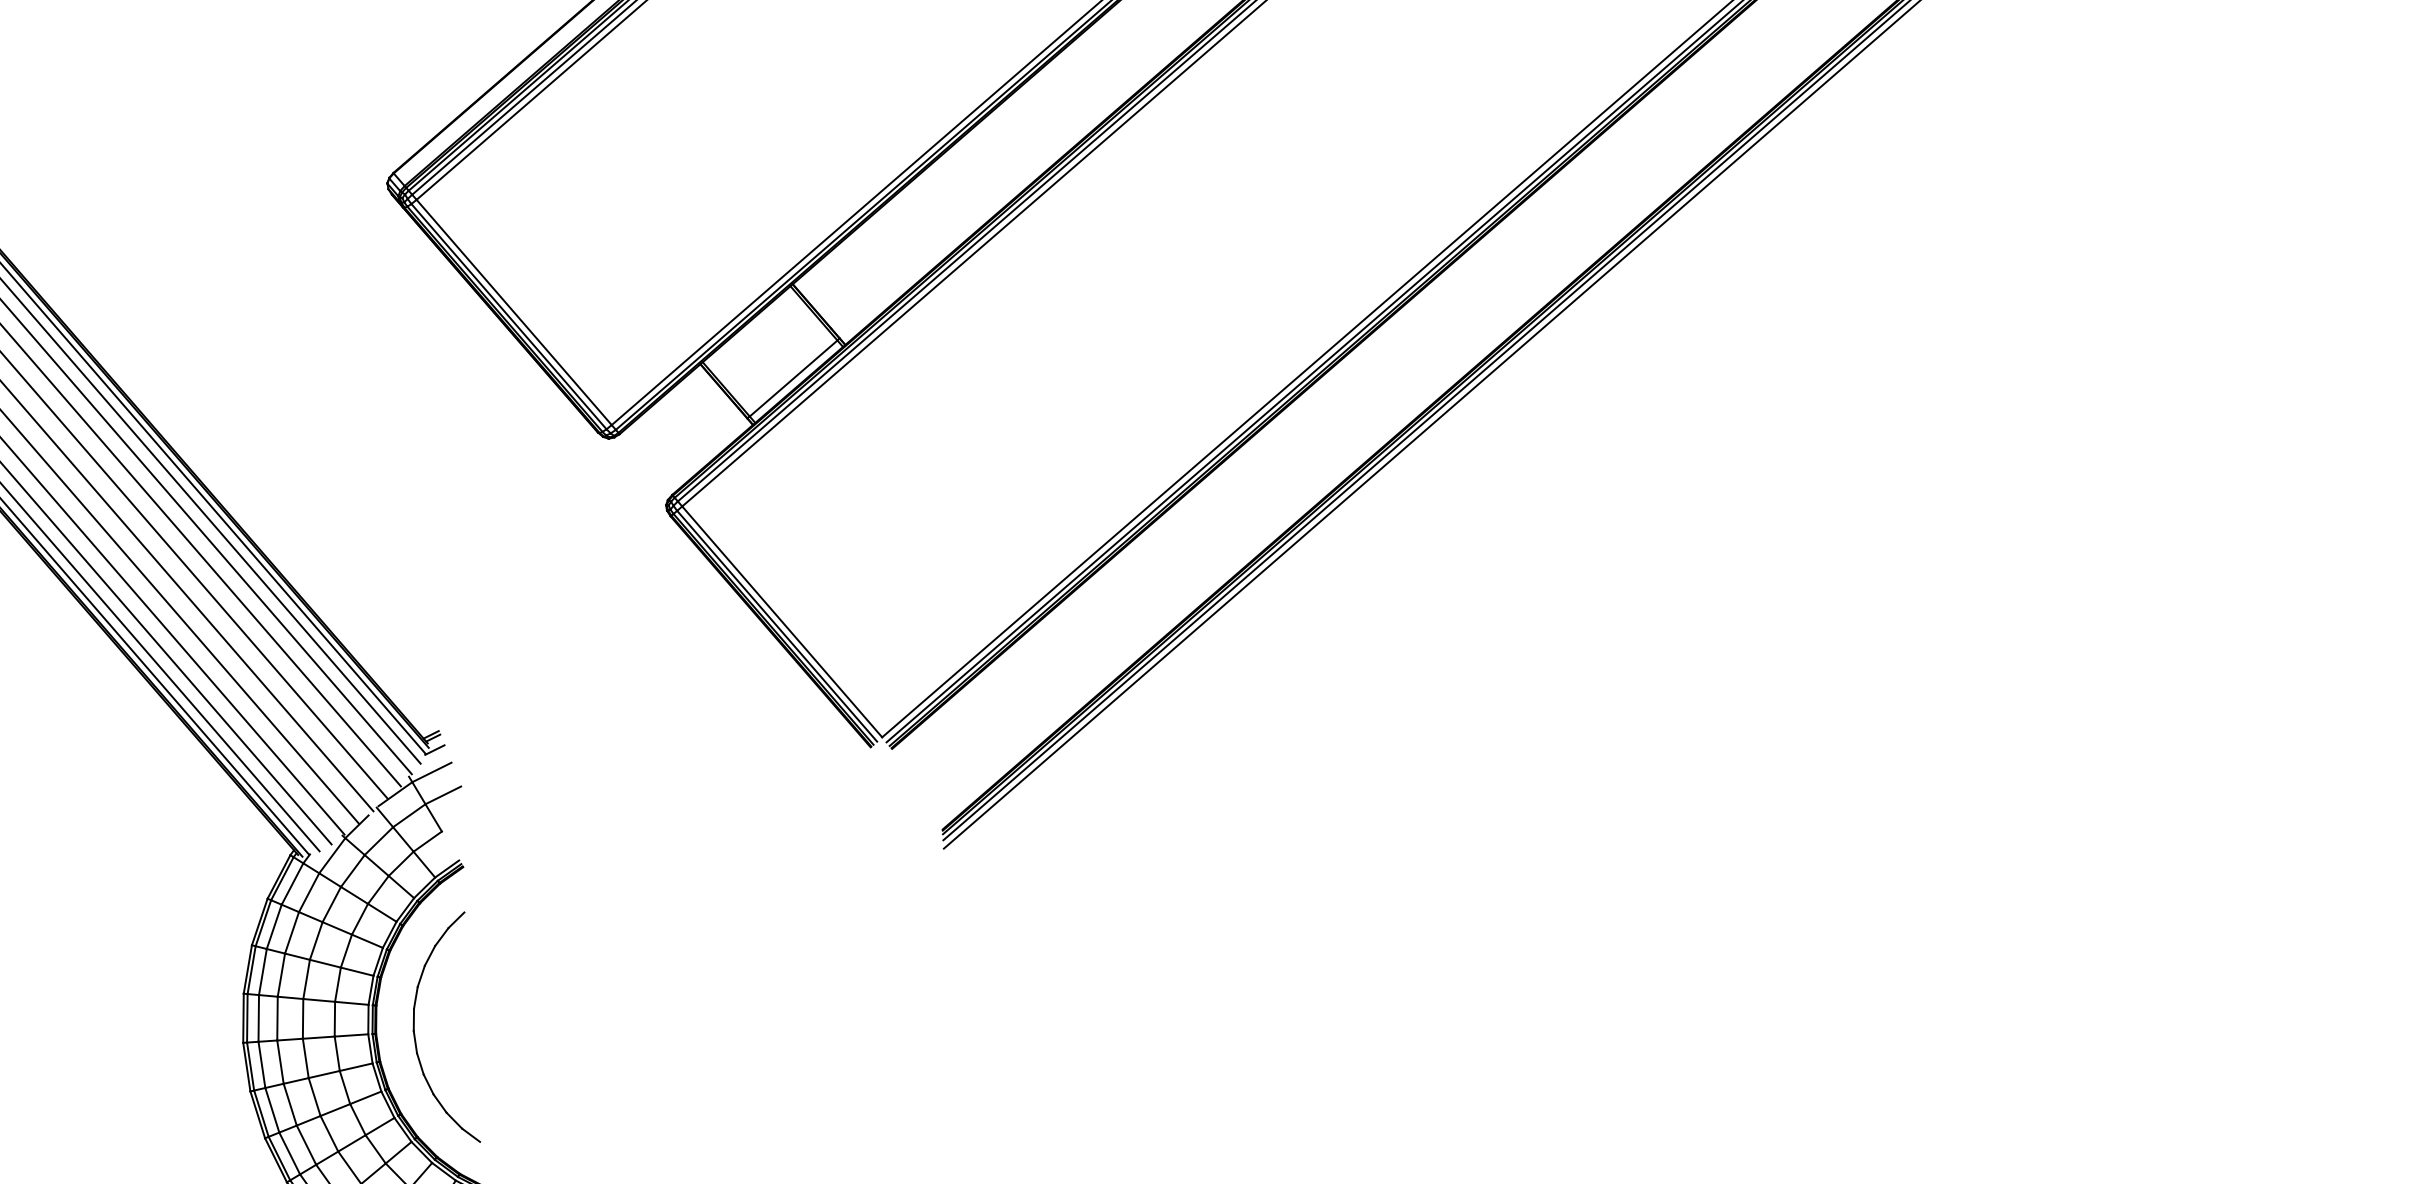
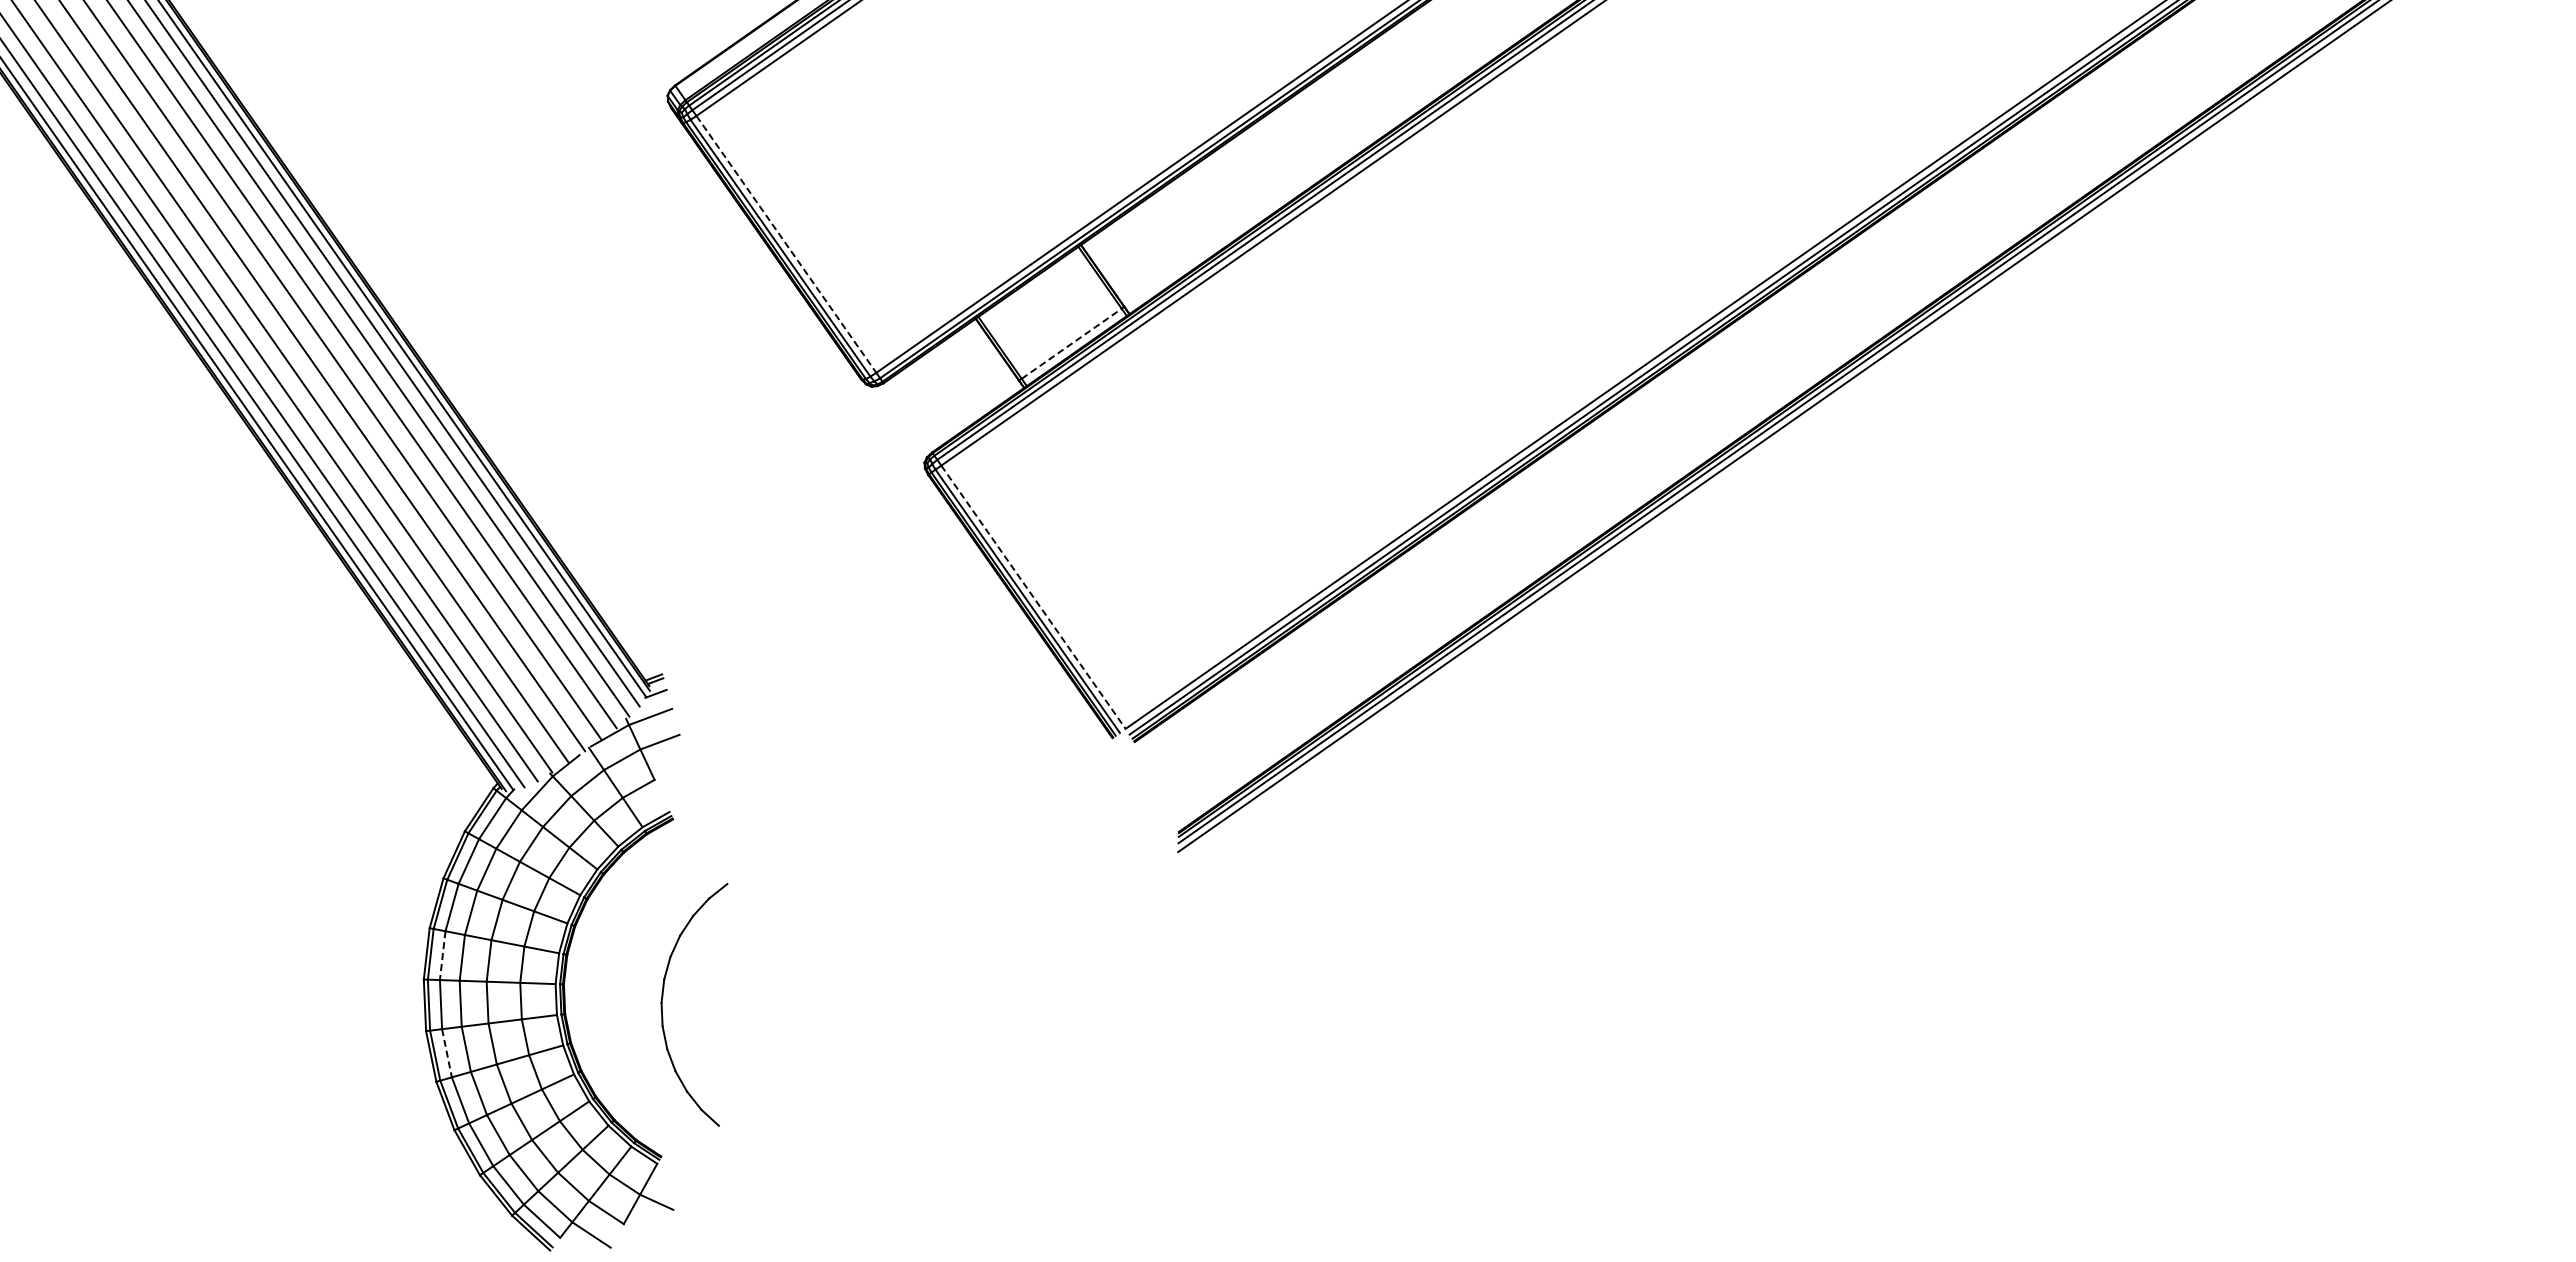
line: (514, 312) -> (786, 244), solid -> dashed
line: (794, 378) -> (1072, 343), solid -> dashed
line: (782, 622) -> (1033, 597), solid -> dashed
line: (258, 1018) -> (442, 955), solid -> dashed
part: (415, 1026) -> (663, 997), moved
line: (271, 1110) -> (446, 1053), solid -> dashed

